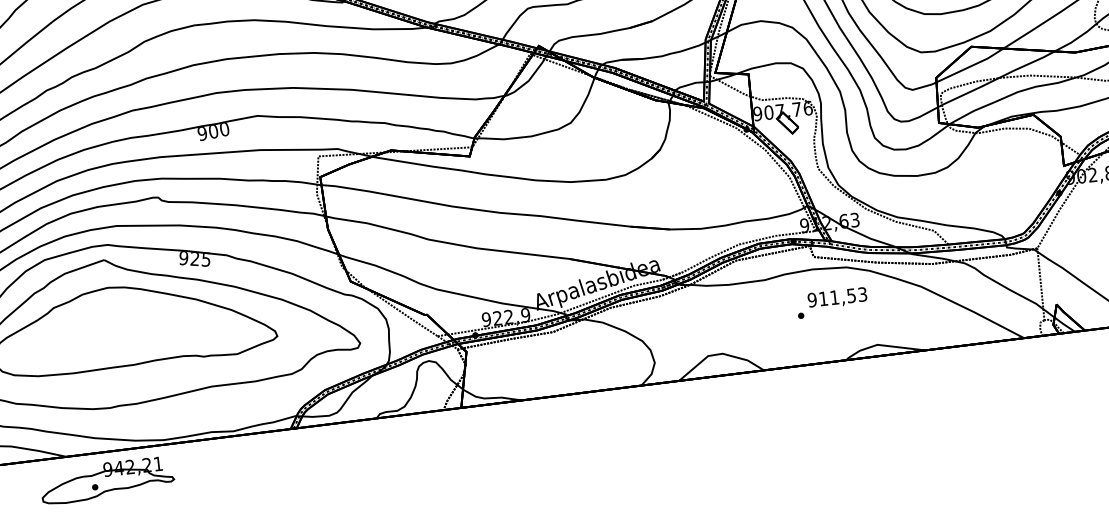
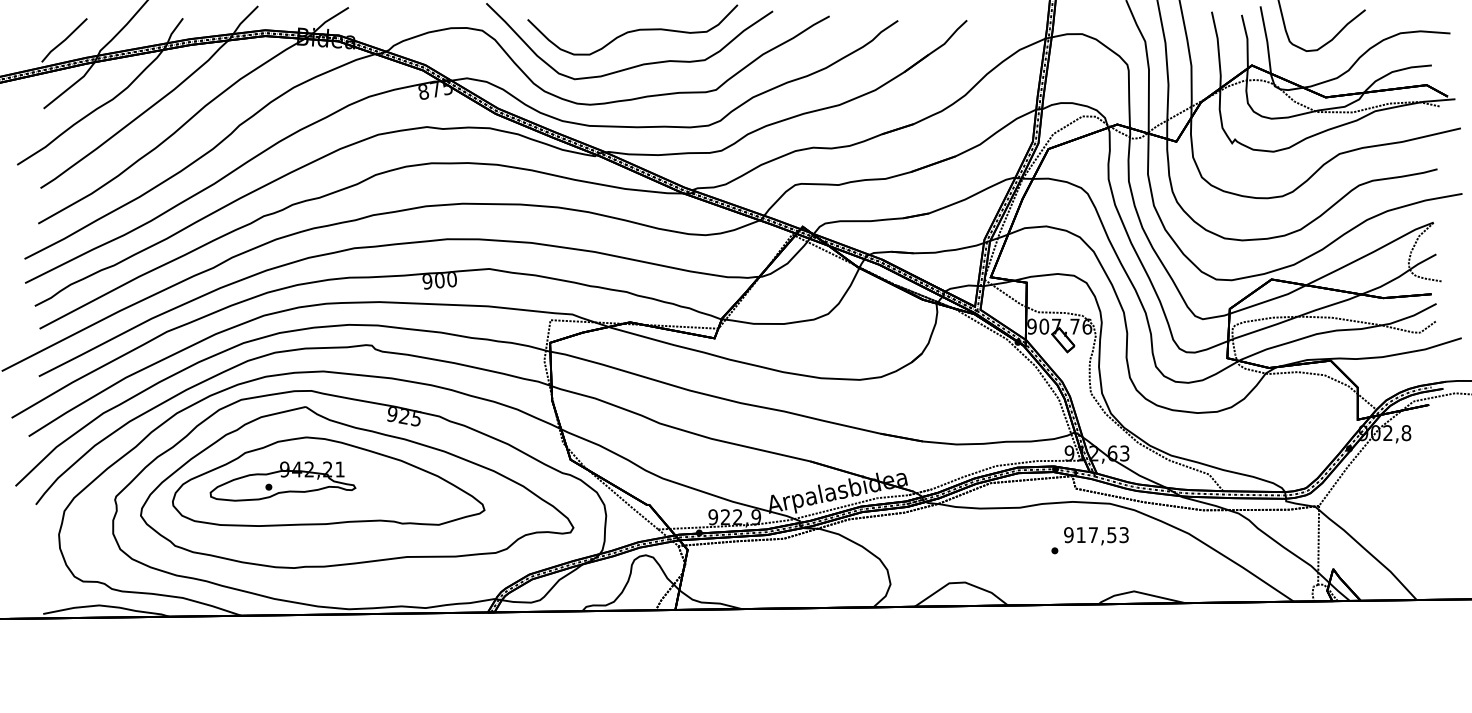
text: (834, 297) -> (1093, 534), 911,53 -> 917,53
part: (107, 480) -> (282, 481), moved

